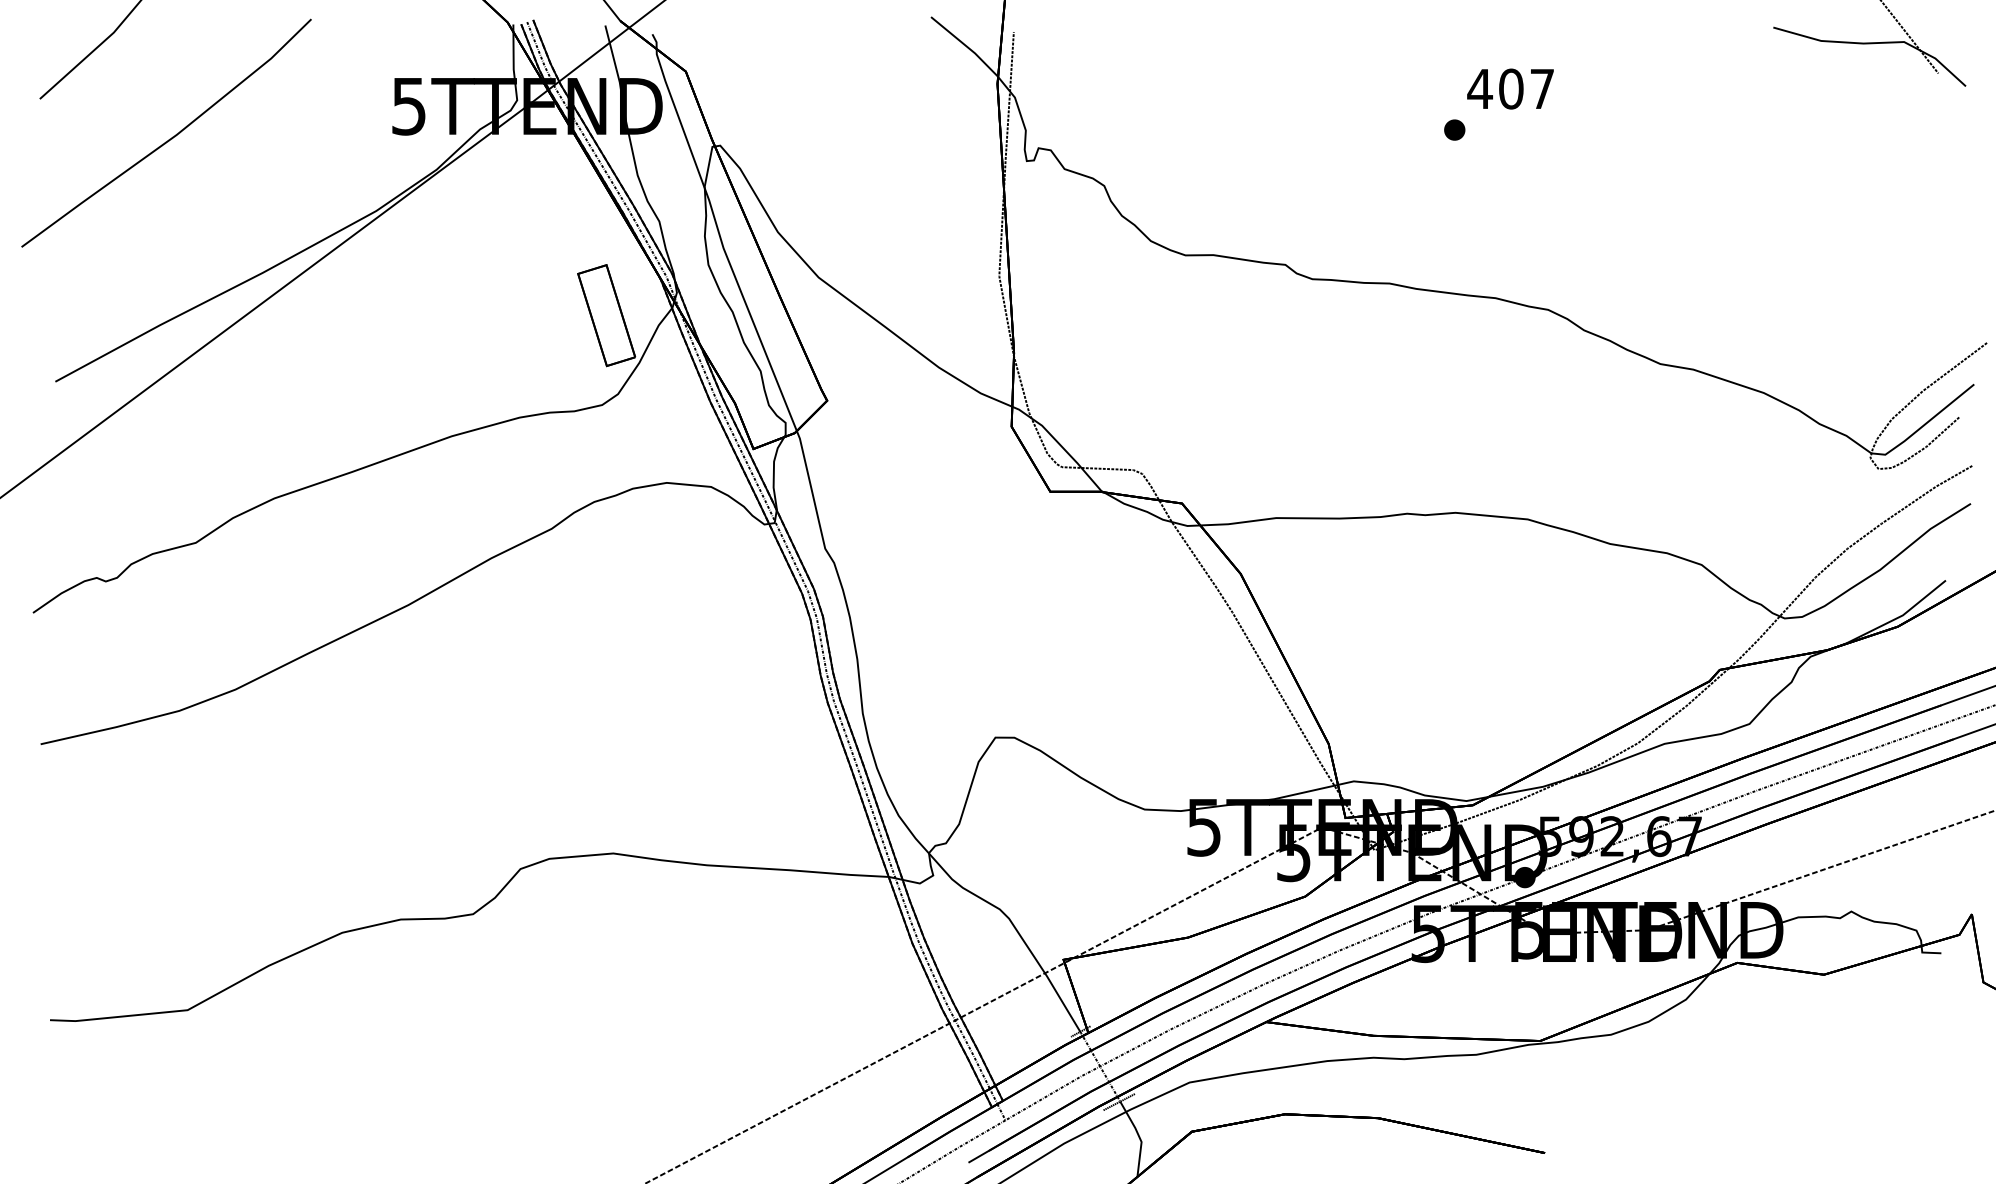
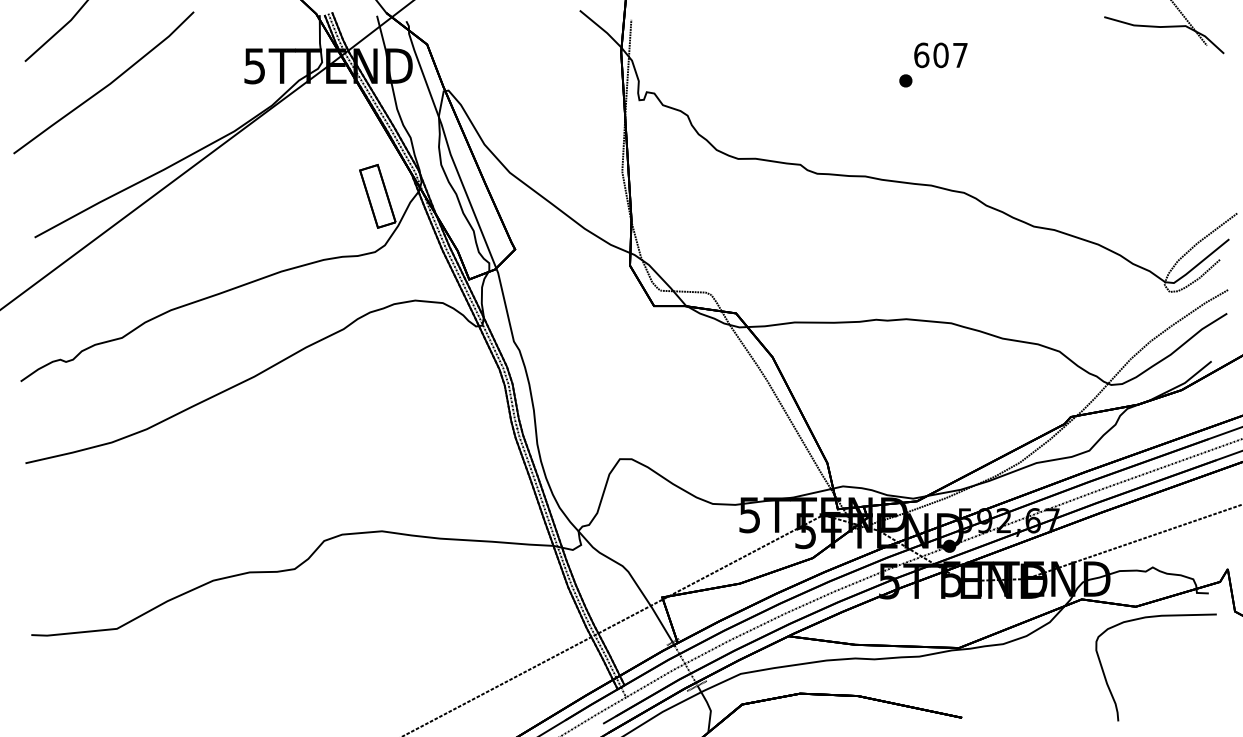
text: (1479, 89) -> (921, 55), 407 -> 607
curve: (1842, 993) -> (1147, 618), added

